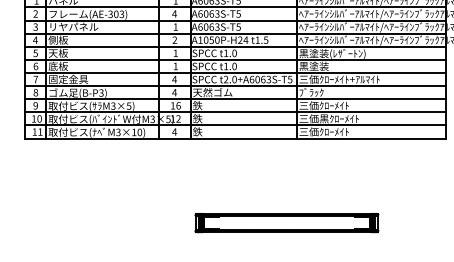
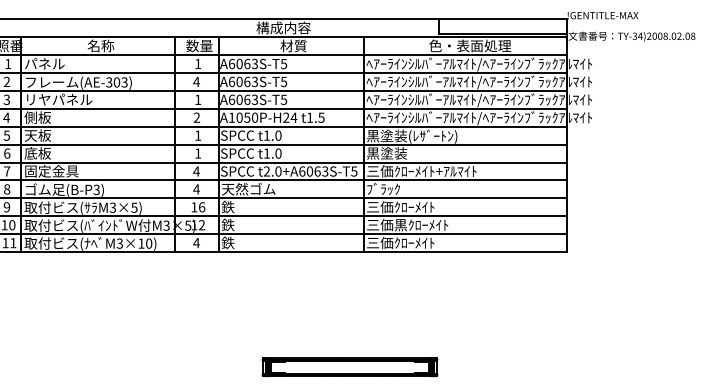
part: (286, 223) -> (349, 367), size x0.7

